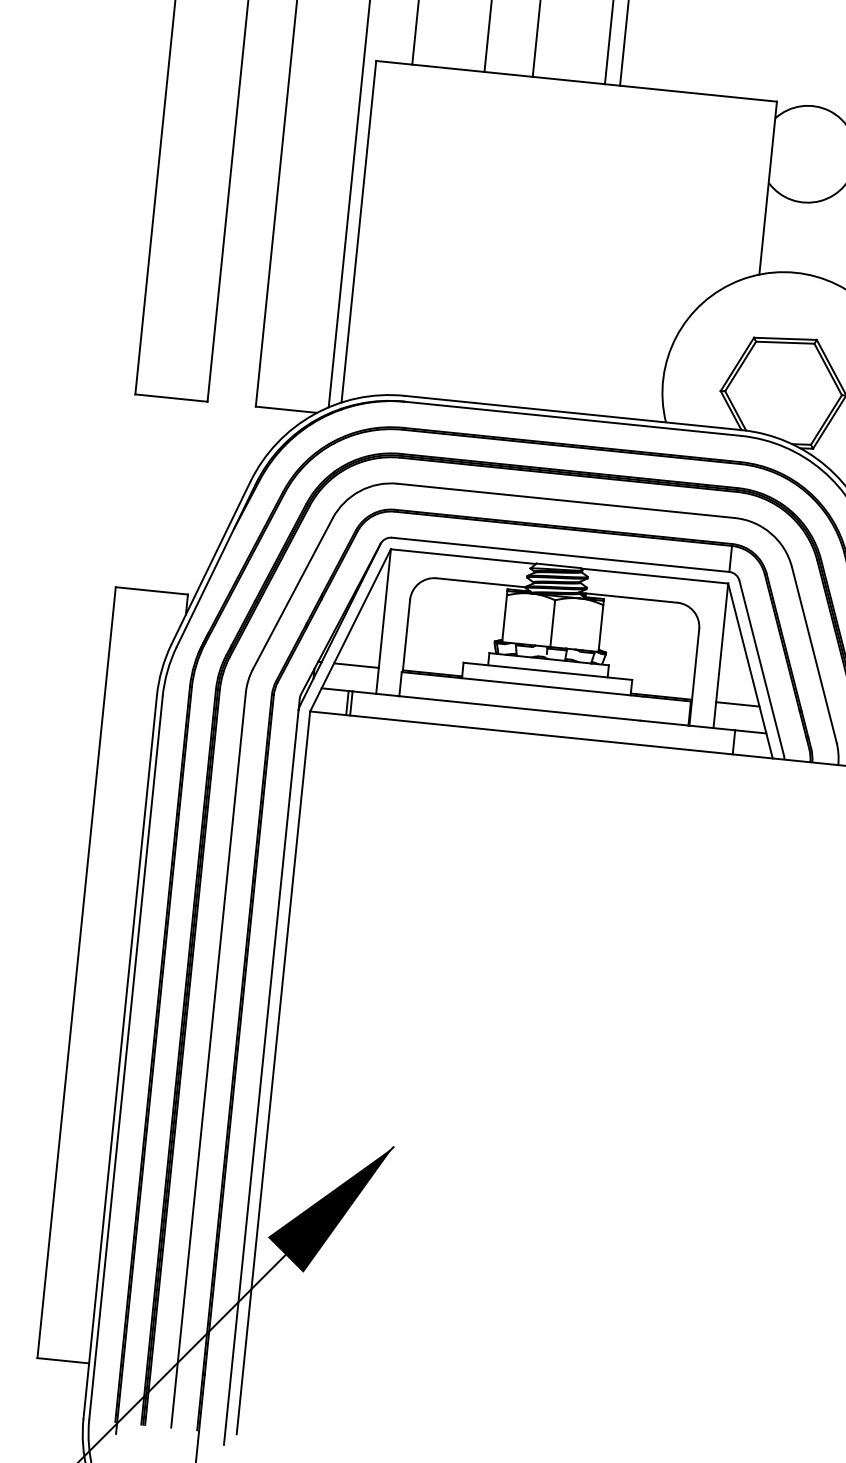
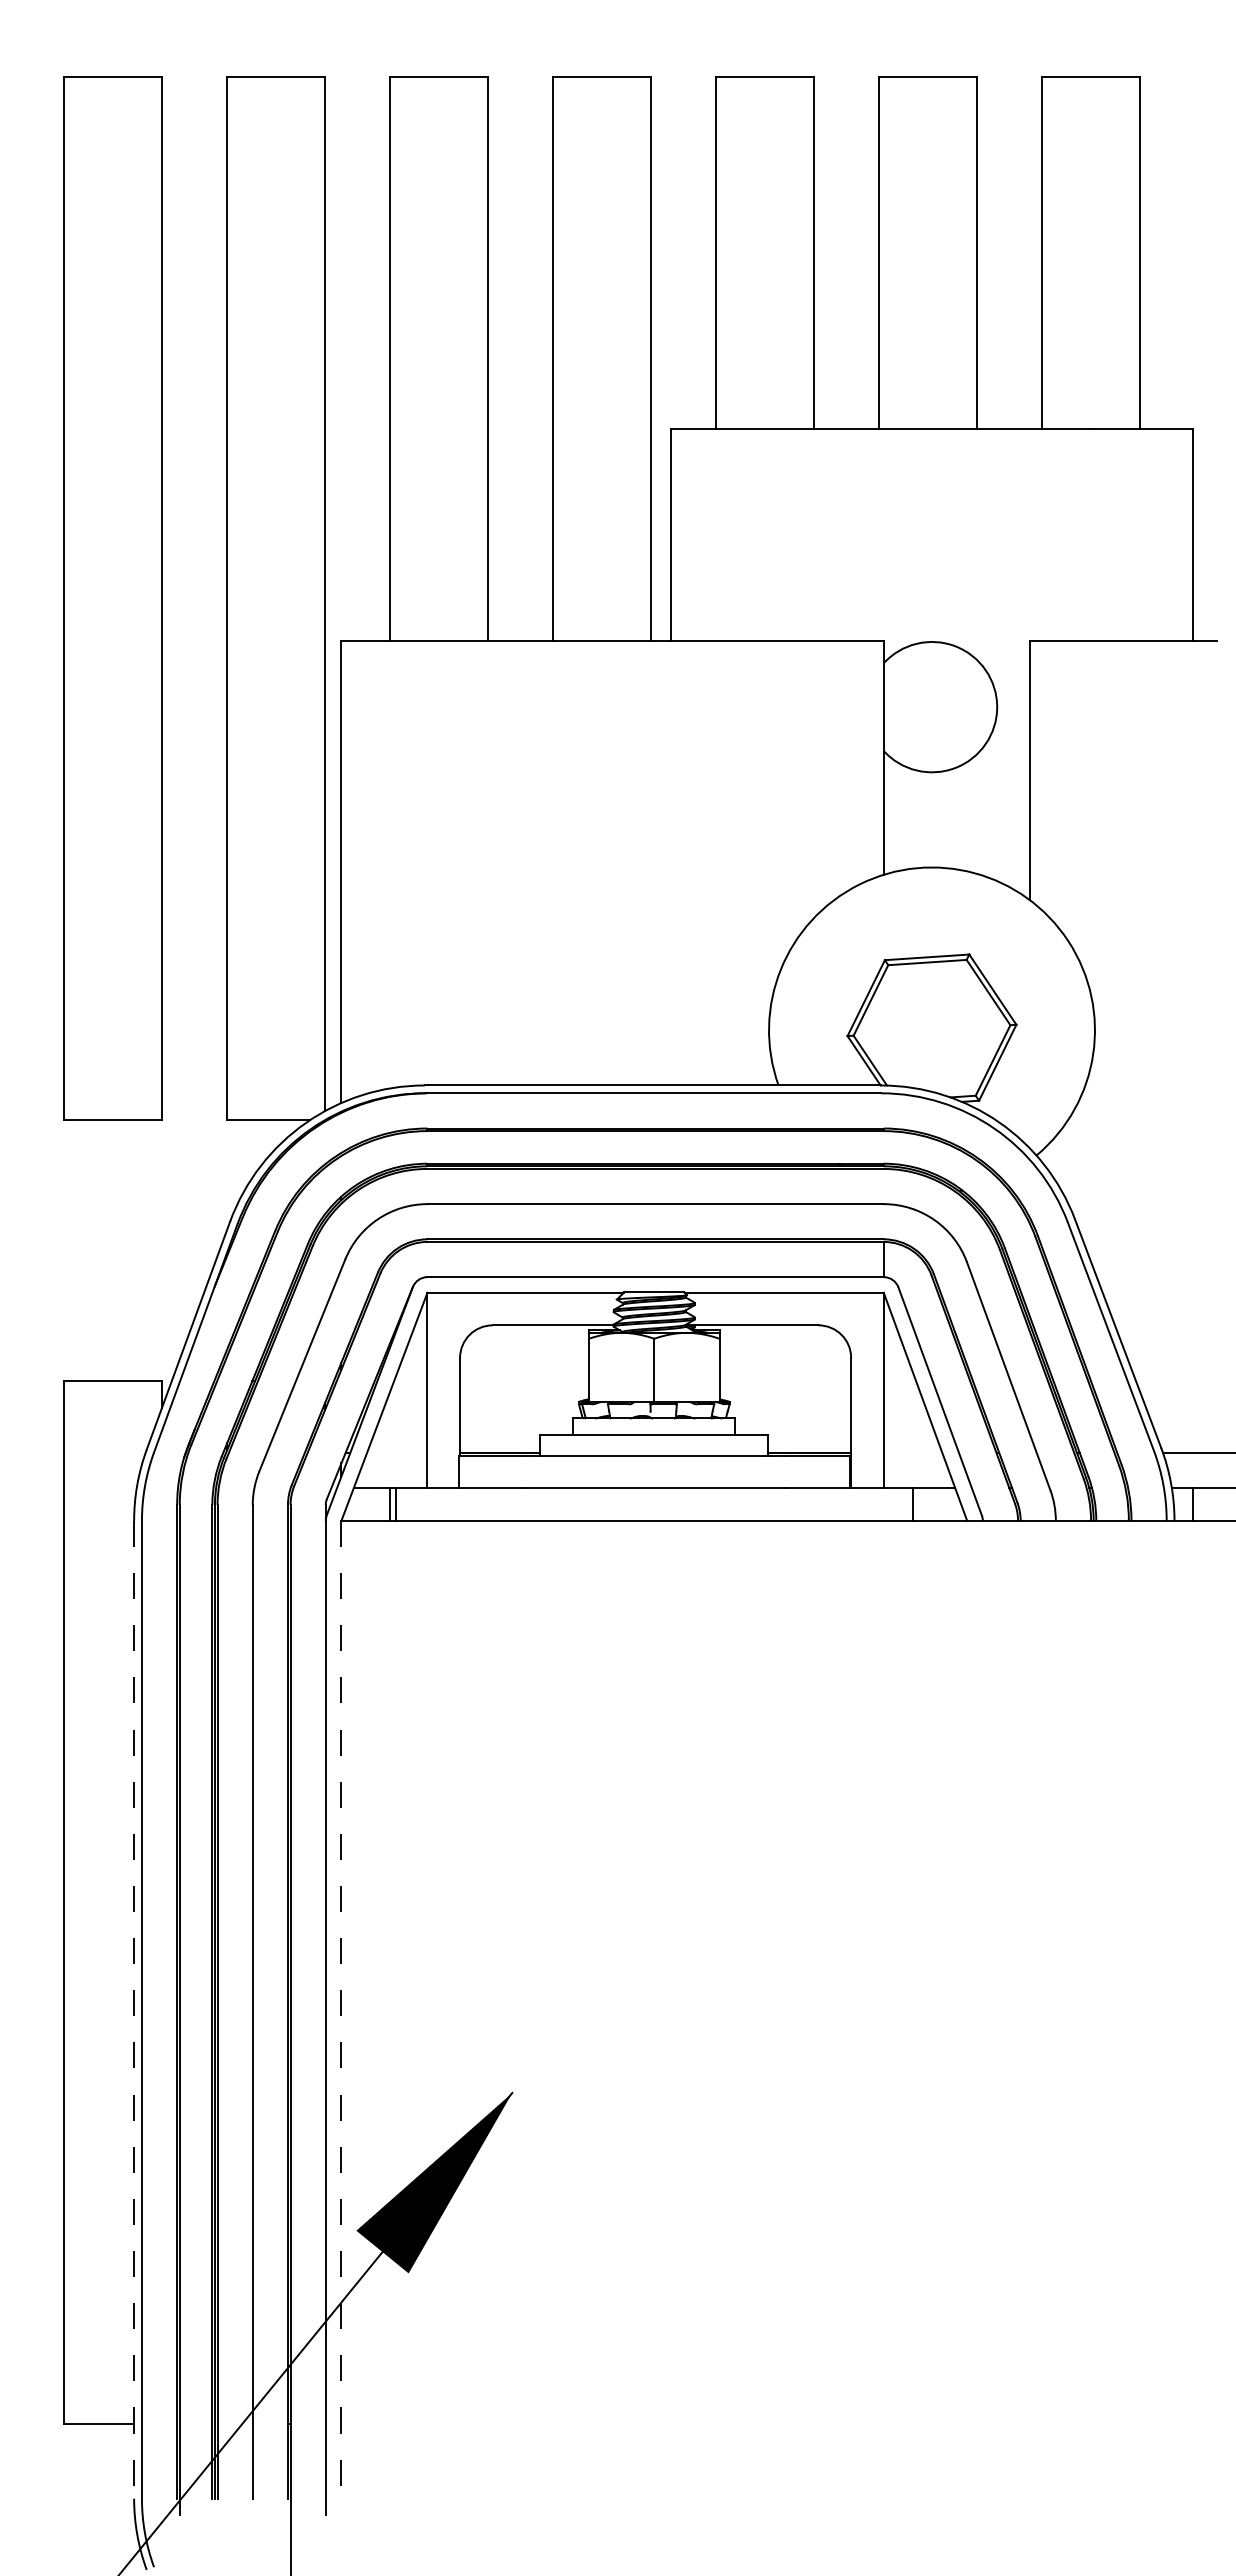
line: (355, 665) -> (396, 1453), removed
line: (737, 704) -> (912, 1453), removed
line: (120, 1057) -> (134, 2009), solid -> dashed
line: (273, 1072) -> (341, 2009), solid -> dashed

